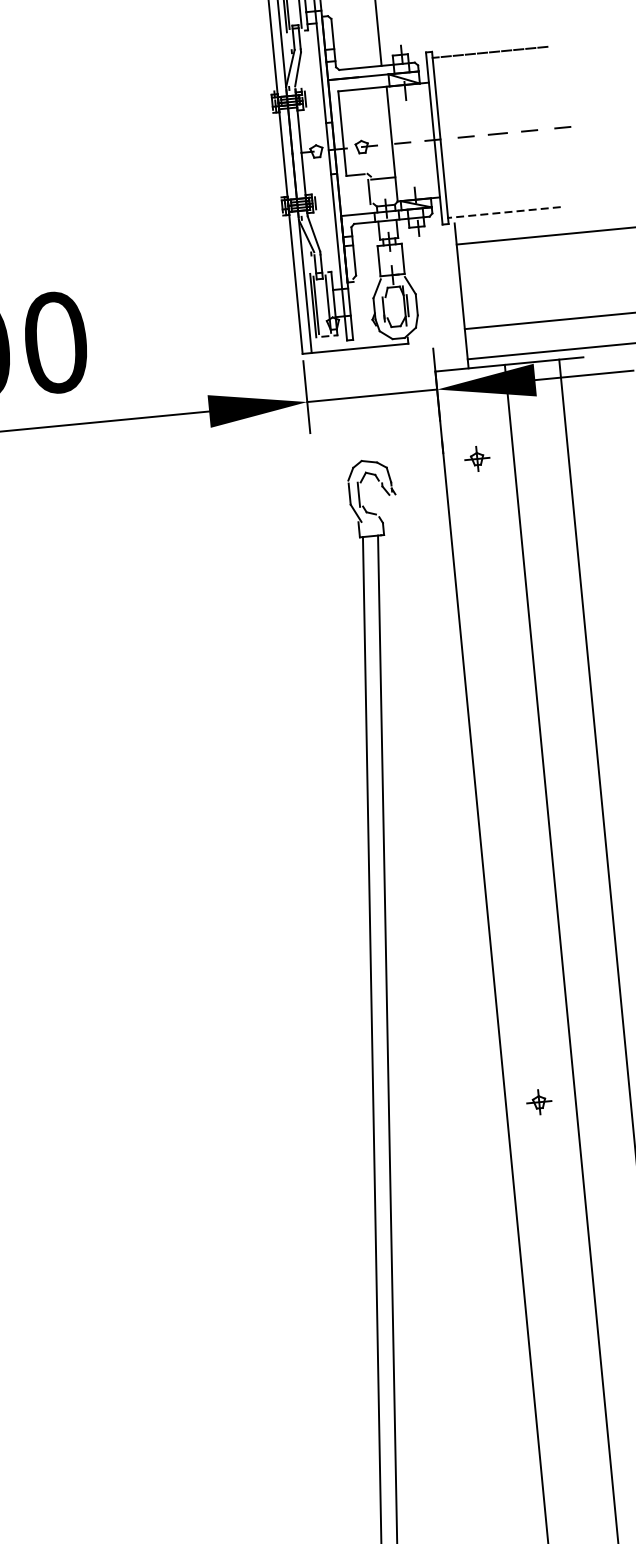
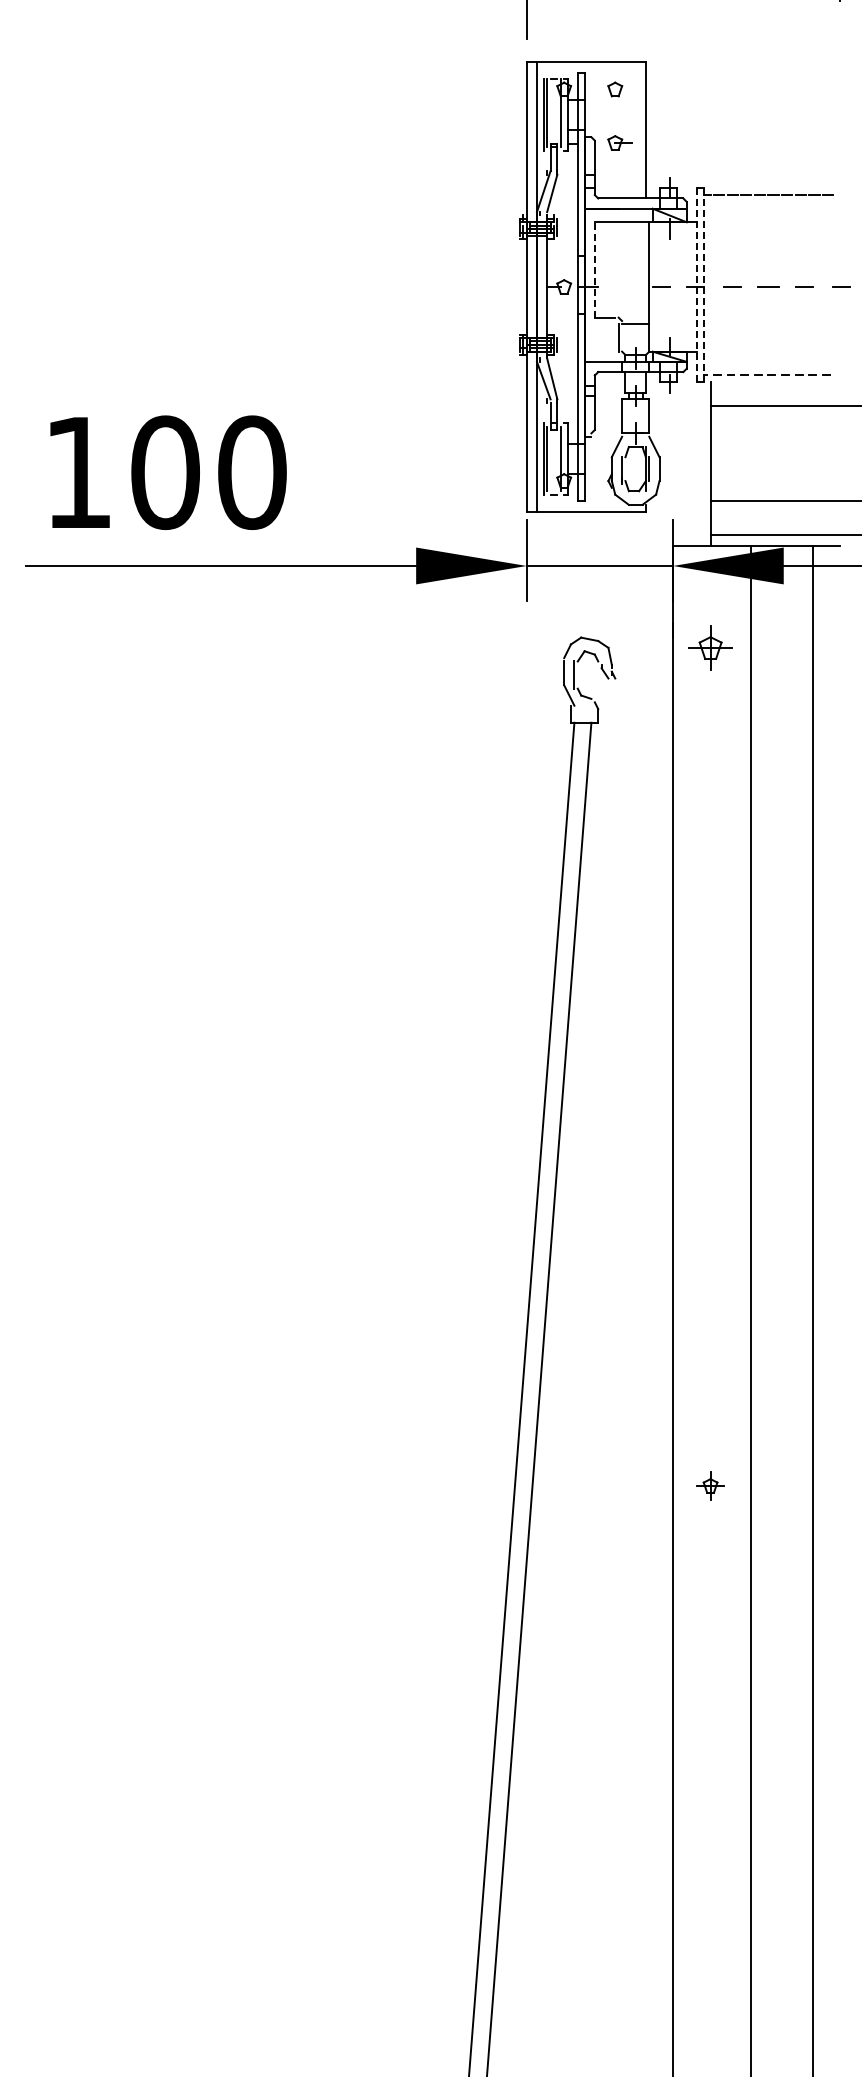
line: (342, 133) -> (594, 269), solid -> dashed
line: (440, 137) -> (703, 284), solid -> dashed
line: (433, 138) -> (696, 285), solid -> dashed
part: (365, 146) -> (619, 142), moved
part: (477, 458) -> (710, 647), size x1.6
part: (539, 1101) -> (710, 1485), moved

